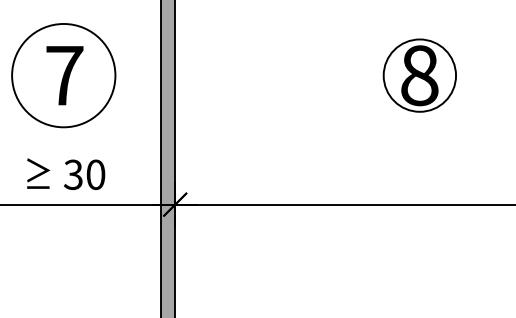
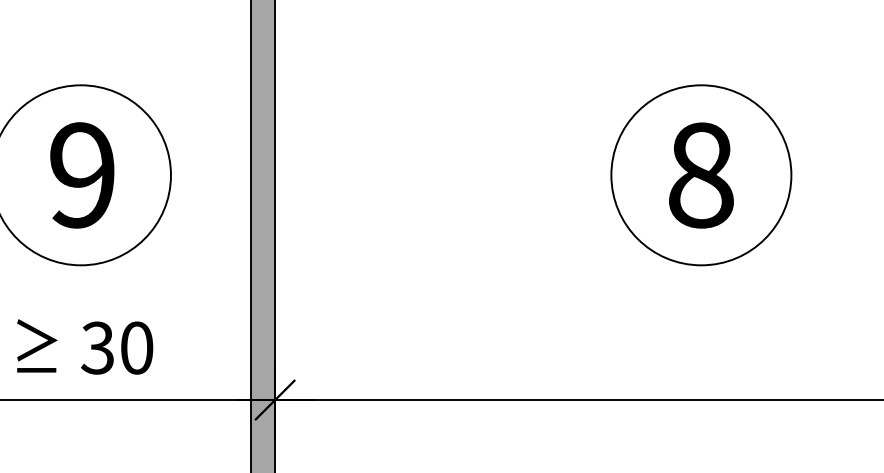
text: (64, 75) -> (82, 175), 7 -> 9
circle: (419, 75) -> (700, 175), size x1.43

